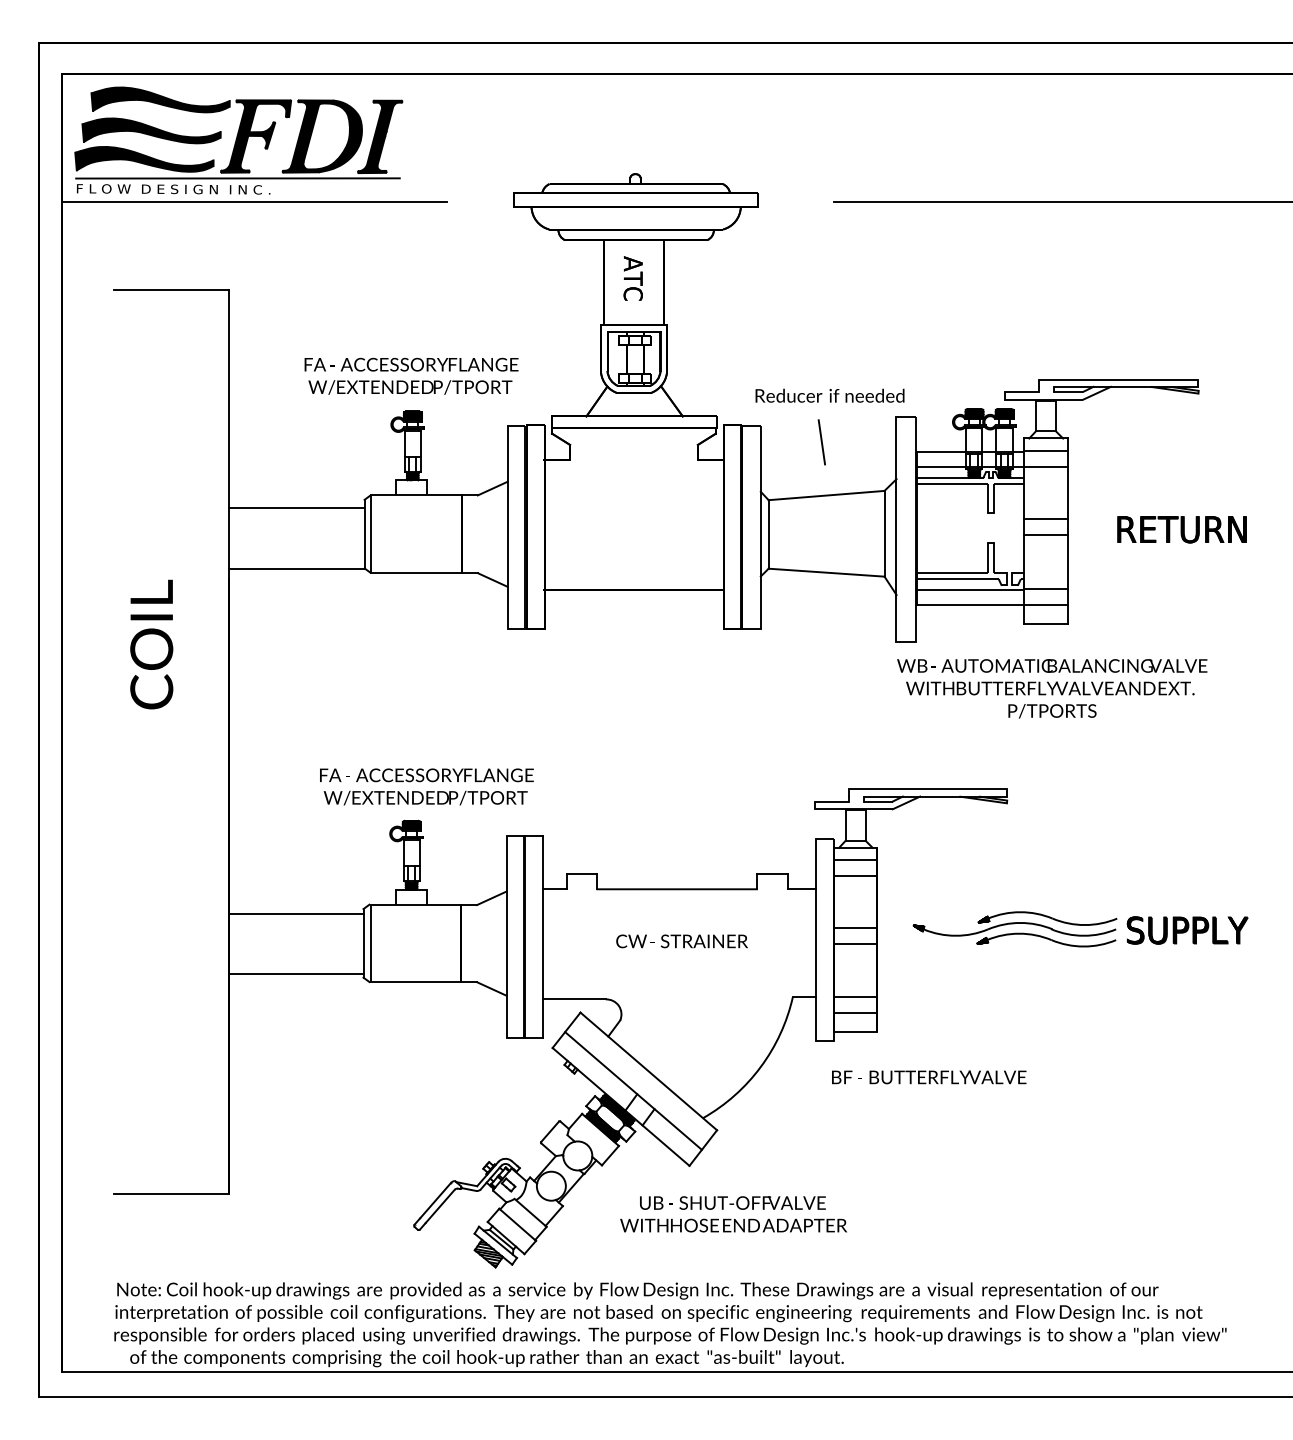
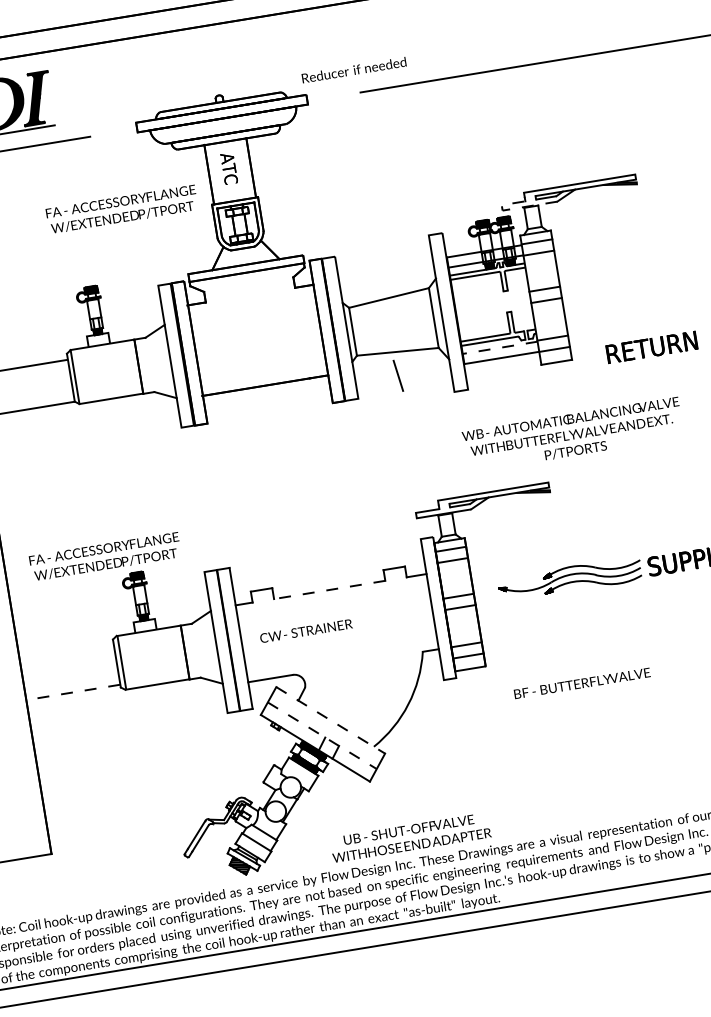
text: (411, 375) -> (122, 209), moved
text: (829, 395) -> (353, 70), moved
line: (1021, 399) -> (514, 208), solid -> dashed
line: (821, 442) -> (398, 376), moved
text: (1181, 529) -> (651, 347), moved
line: (970, 590) -> (500, 347), solid -> dashed
text: (1052, 688) -> (573, 434), moved
text: (426, 786) -> (105, 556), moved
line: (677, 889) -> (329, 590), solid -> dashed
line: (295, 913) -> (66, 650), removed
text: (681, 941) -> (305, 631), moved
line: (295, 973) -> (72, 692), solid -> dashed
line: (649, 1071) -> (331, 720), solid -> dashed
text: (929, 1077) -> (582, 683), moved
line: (633, 1091) -> (322, 736), solid -> dashed
text: (733, 1214) -> (410, 837), moved

